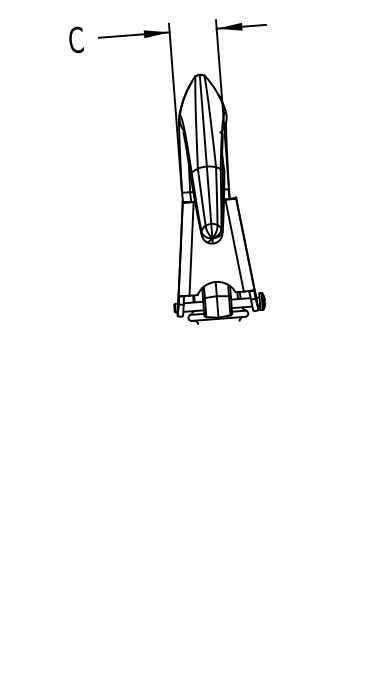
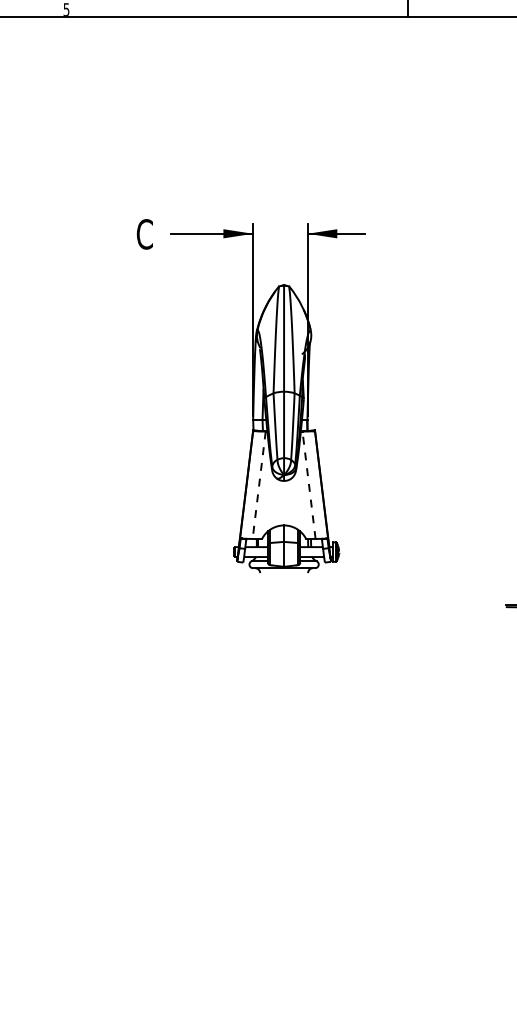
line: (234, 244) -> (309, 484), solid -> dashed
line: (191, 249) -> (259, 485), solid -> dashed

